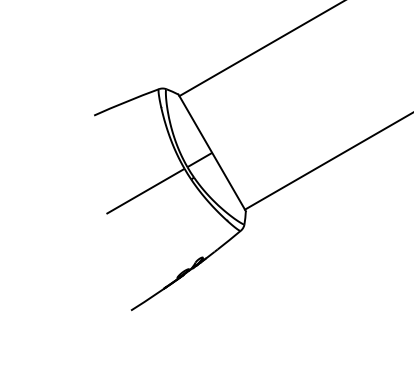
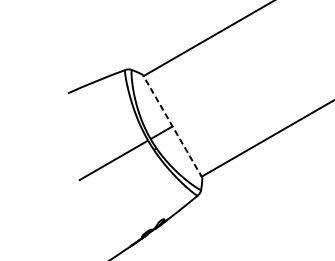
line: (211, 152) -> (171, 126), solid -> dashed

